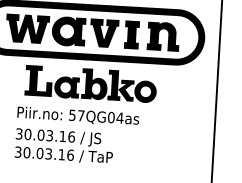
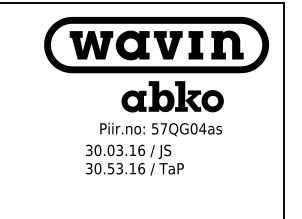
fill: (38, 80) -> (105, 96), removed
text: (77, 116) -> (160, 129), moved
text: (39, 153) -> (110, 168), 30.03.16 -> 30.53.16

